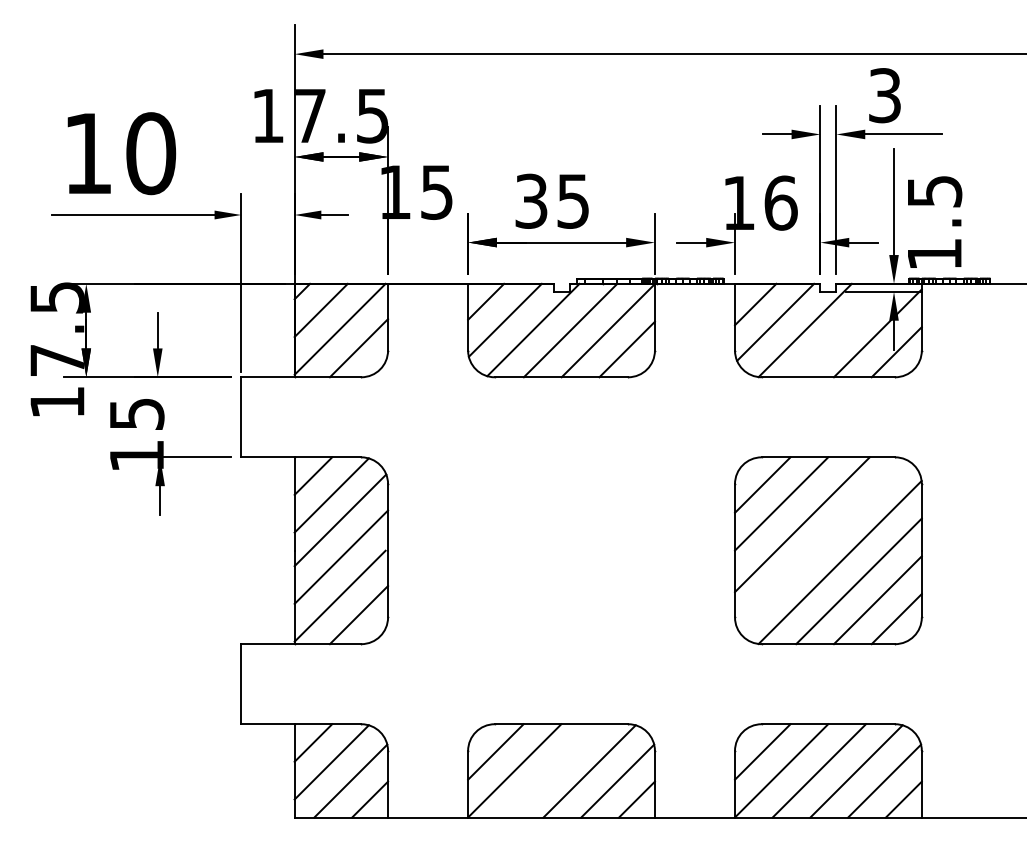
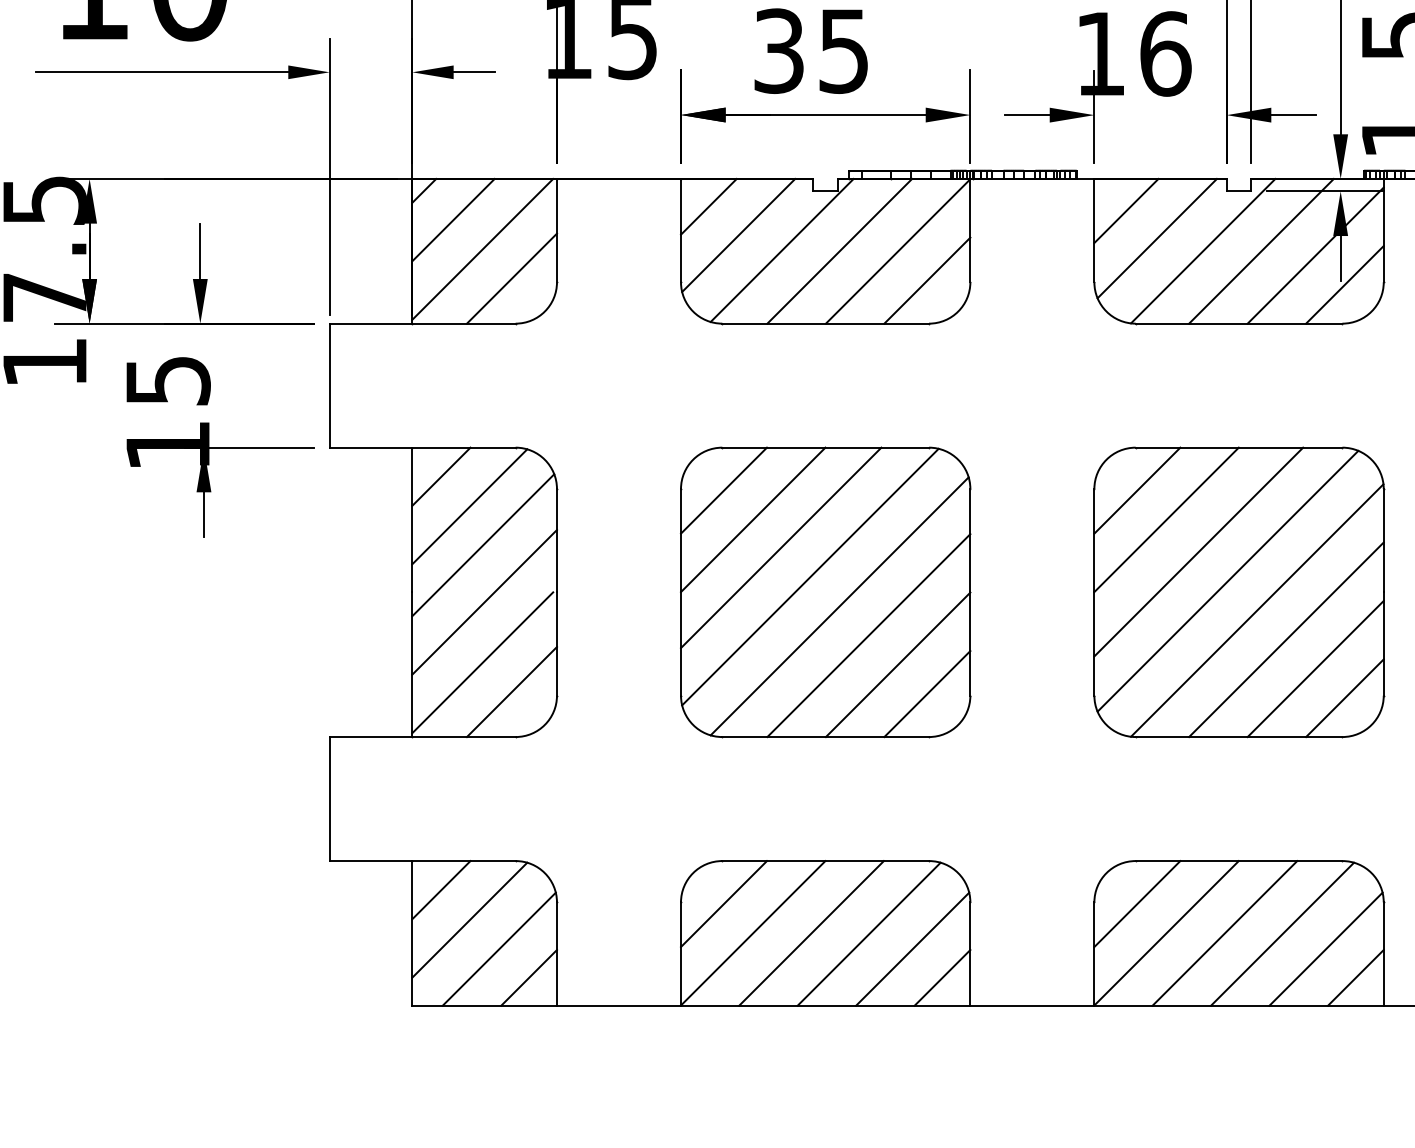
line: (842, 330) -> (1260, 251), added
line: (821, 543) -> (1228, 581), added
part: (561, 550) -> (825, 591), added
line: (552, 770) -> (811, 932), added

